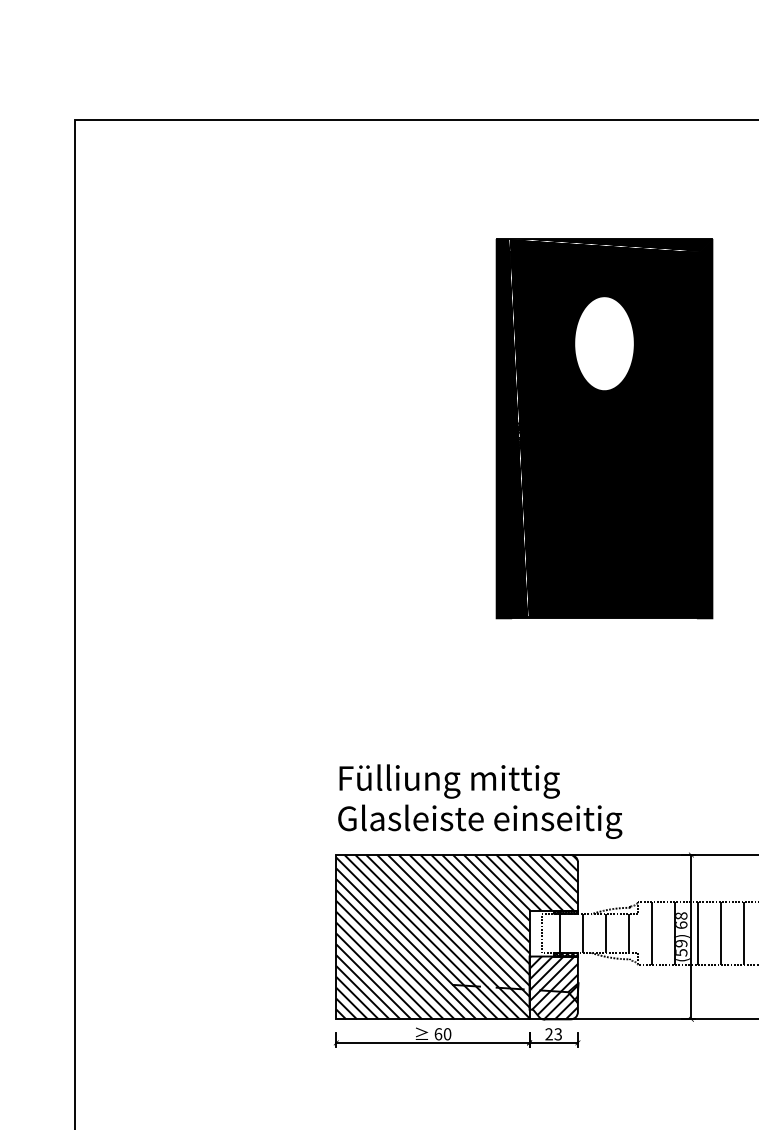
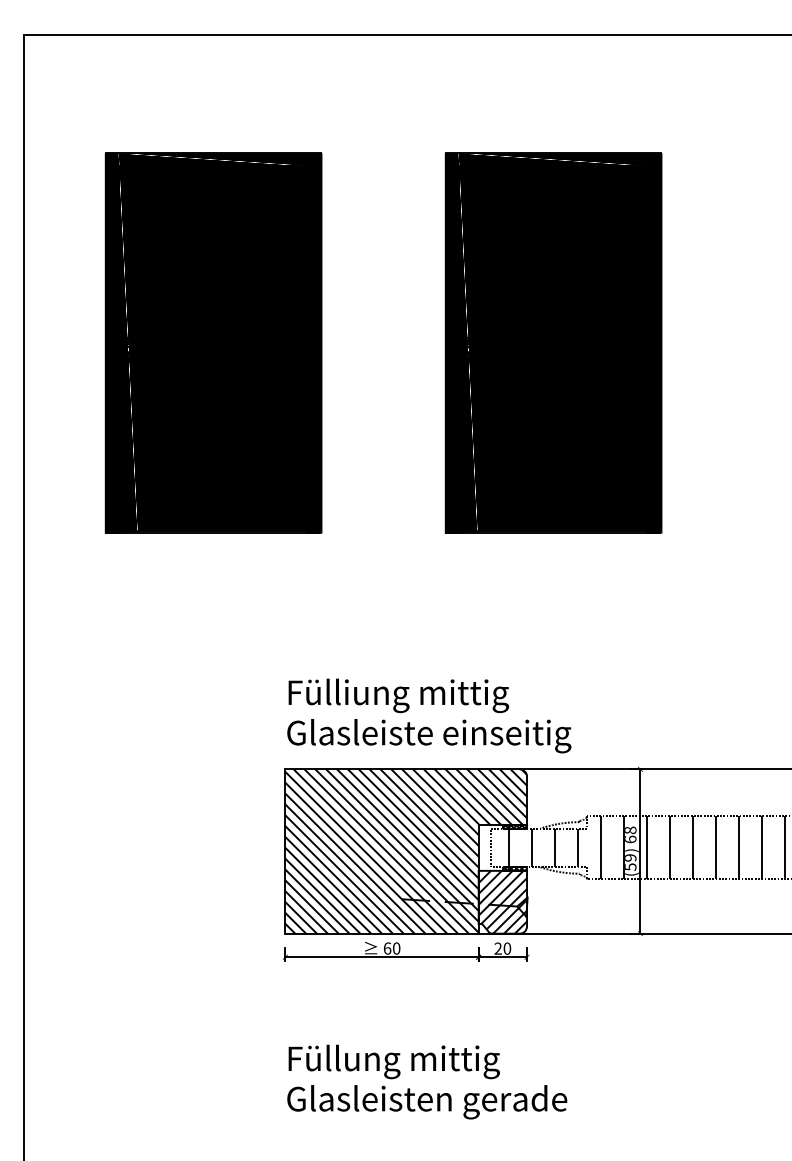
fill: (604, 343) -> (553, 257), added
part: (264, 428) -> (213, 342), added
text: (558, 1034) -> (507, 948), 23 -> 20

